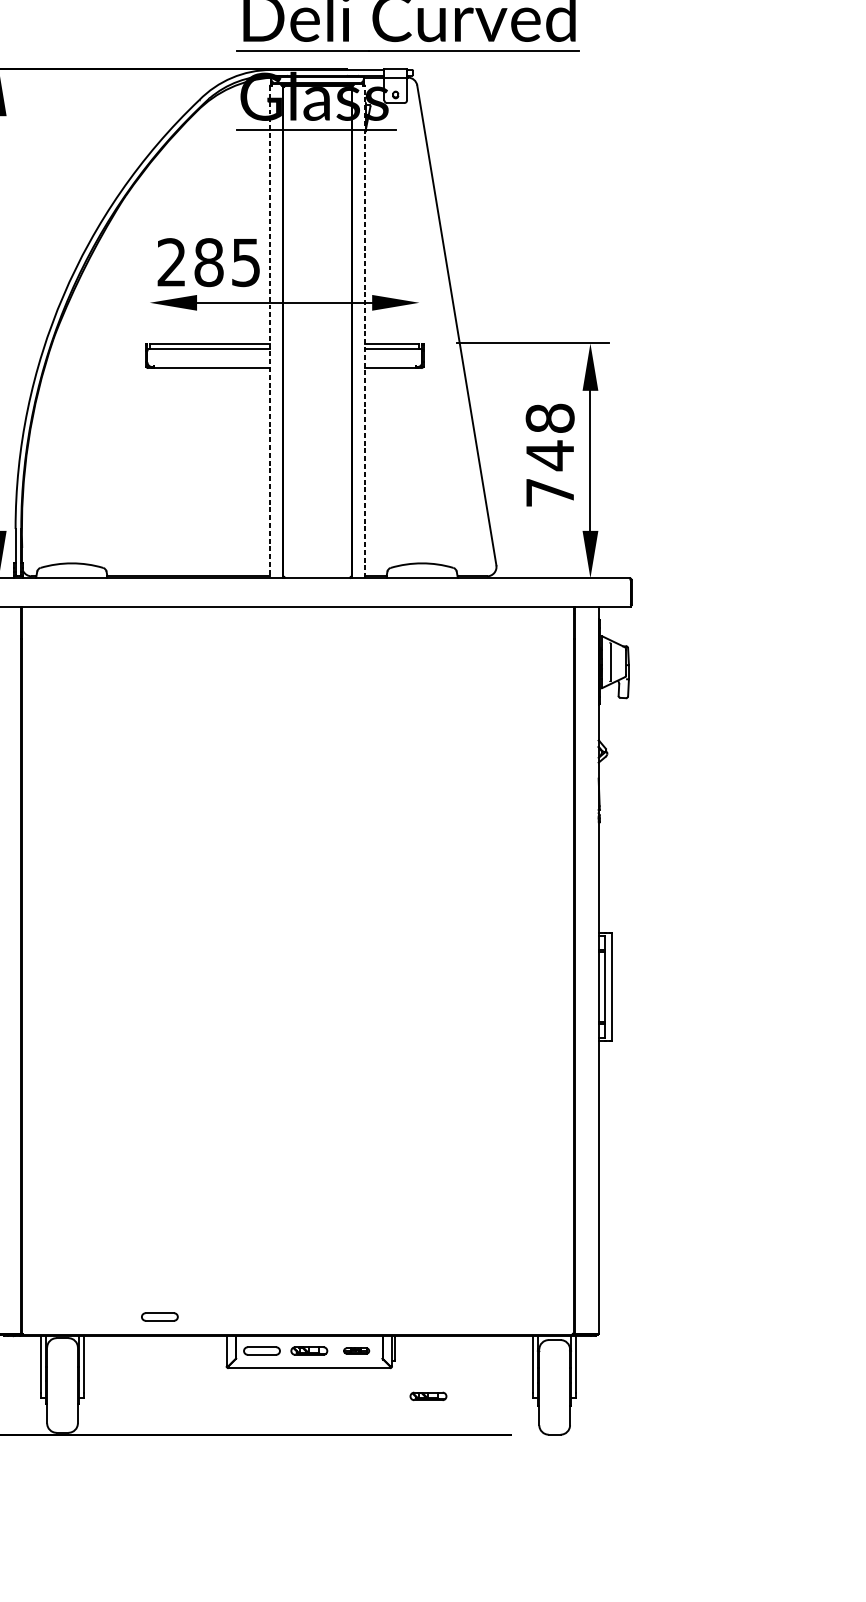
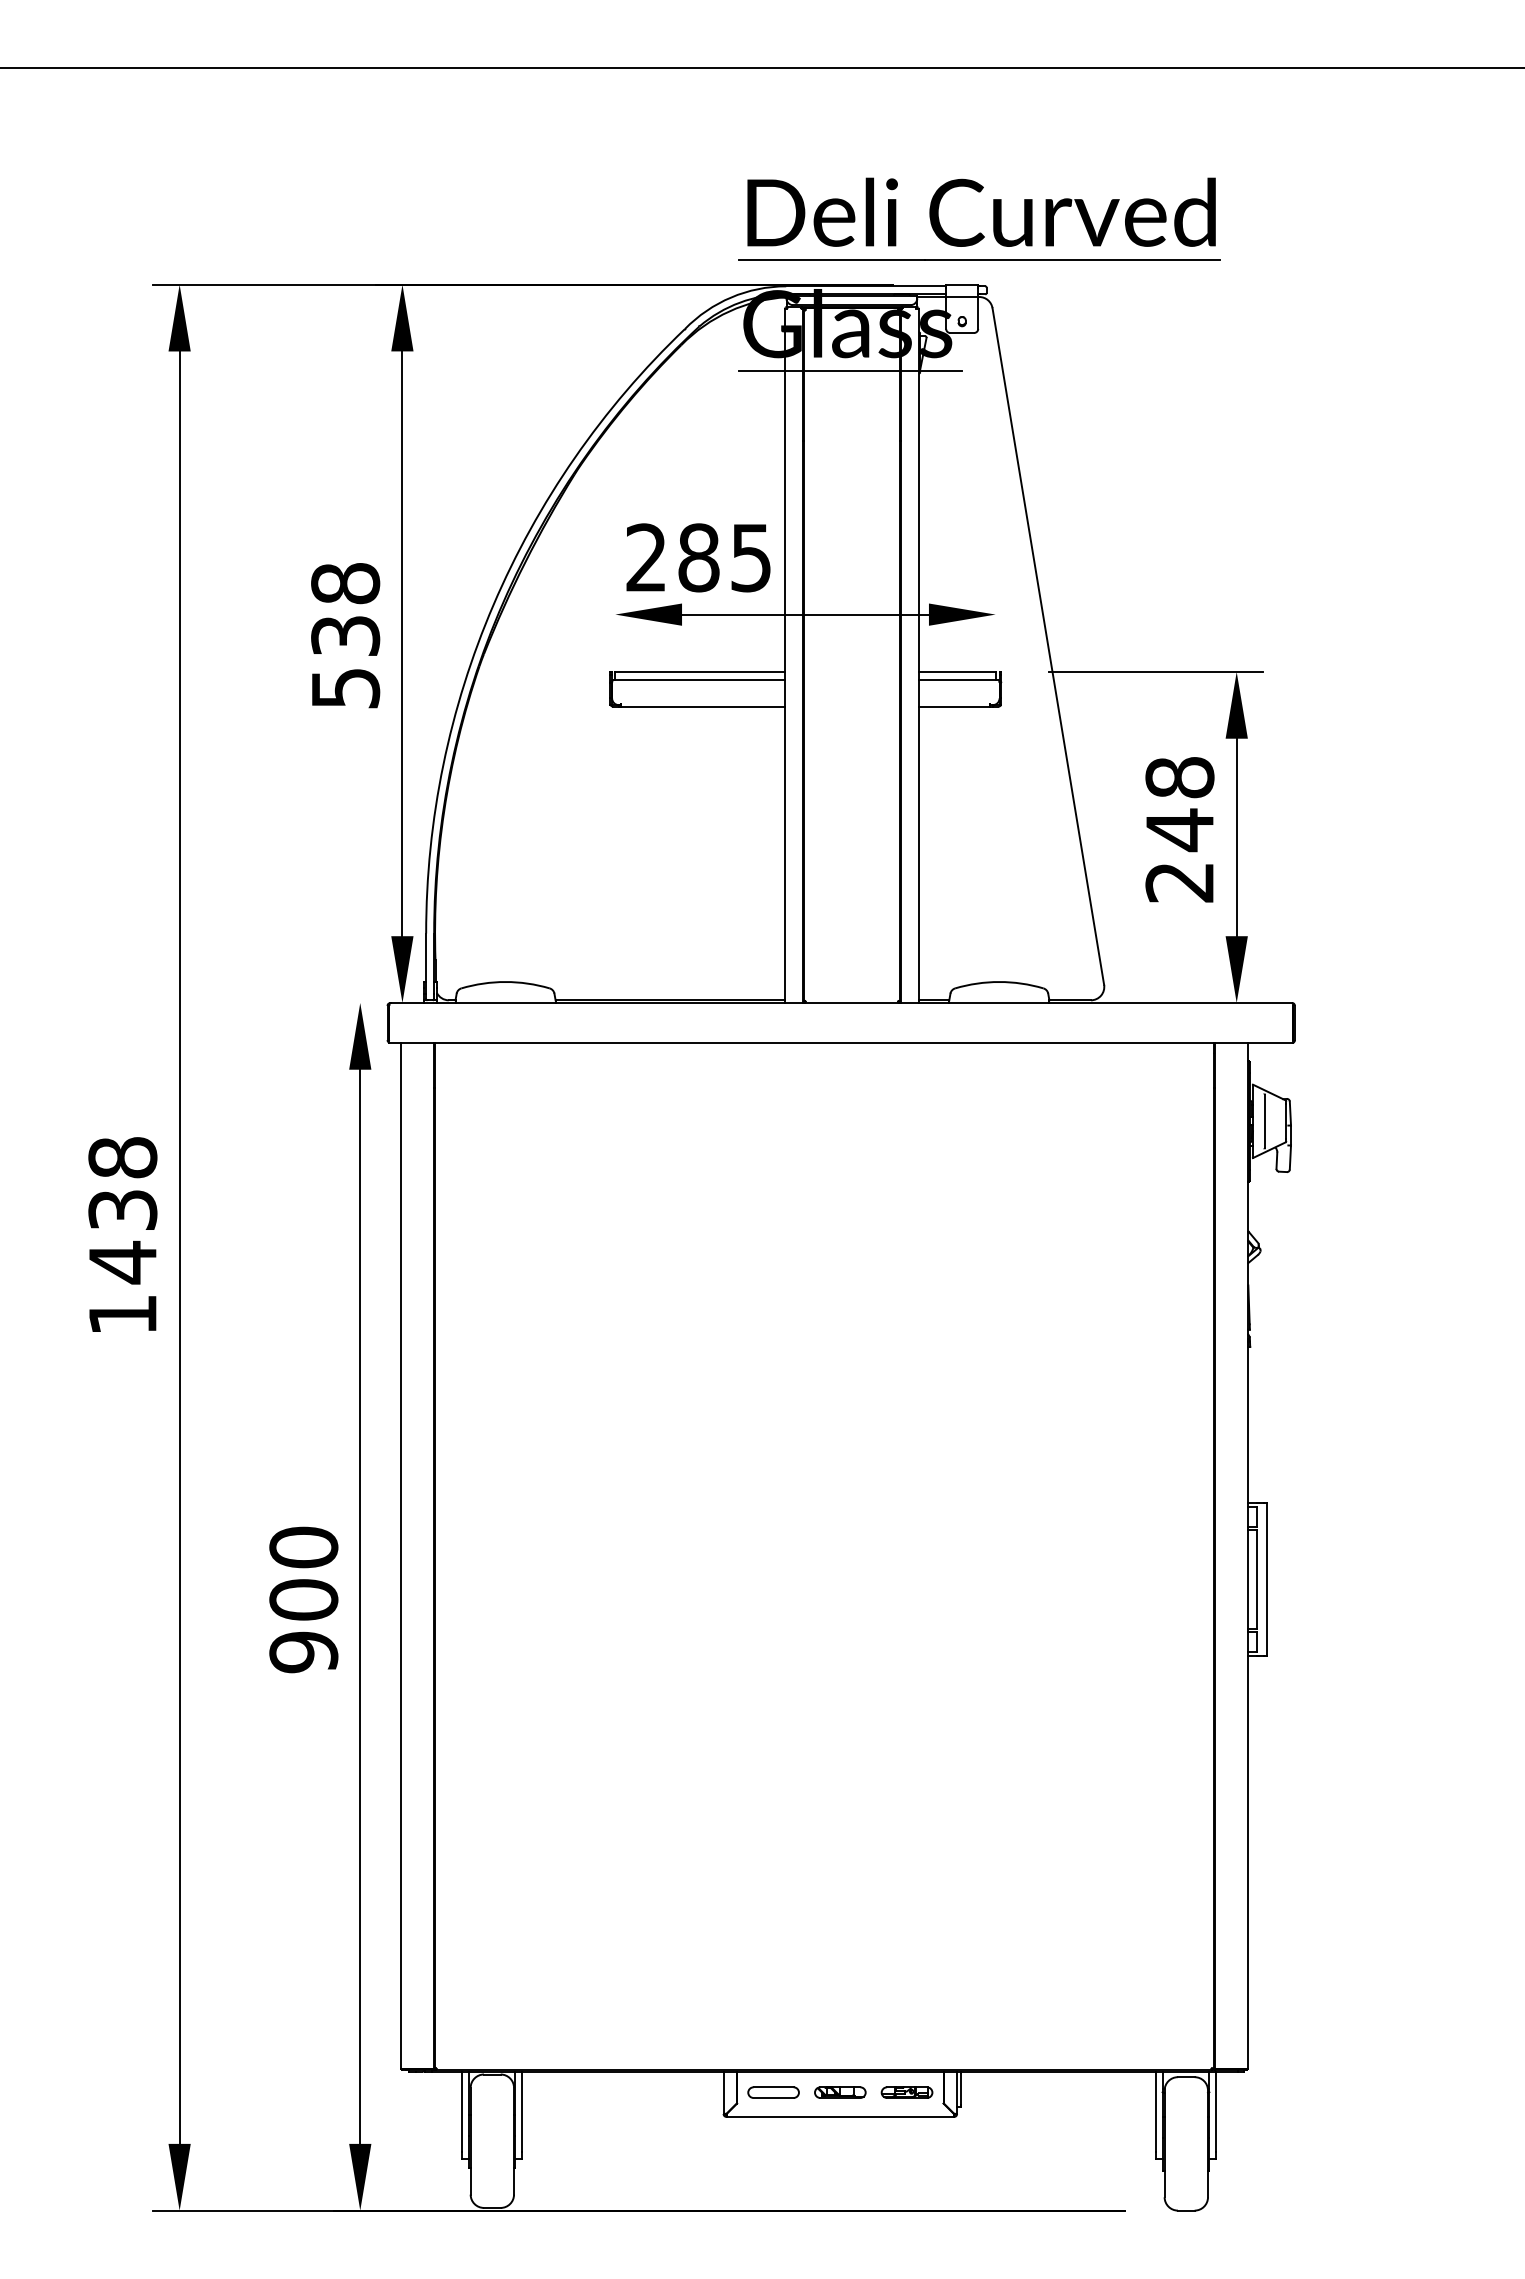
line: (270, 332) -> (785, 656), dashed -> solid
line: (364, 332) -> (918, 656), dashed -> solid
text: (549, 492) -> (1179, 882), 748 -> 248
part: (159, 1316) -> (629, 2044), removed
part: (356, 1350) -> (906, 2092), size x1.43
part: (428, 1396) -> (1008, 2156), removed

